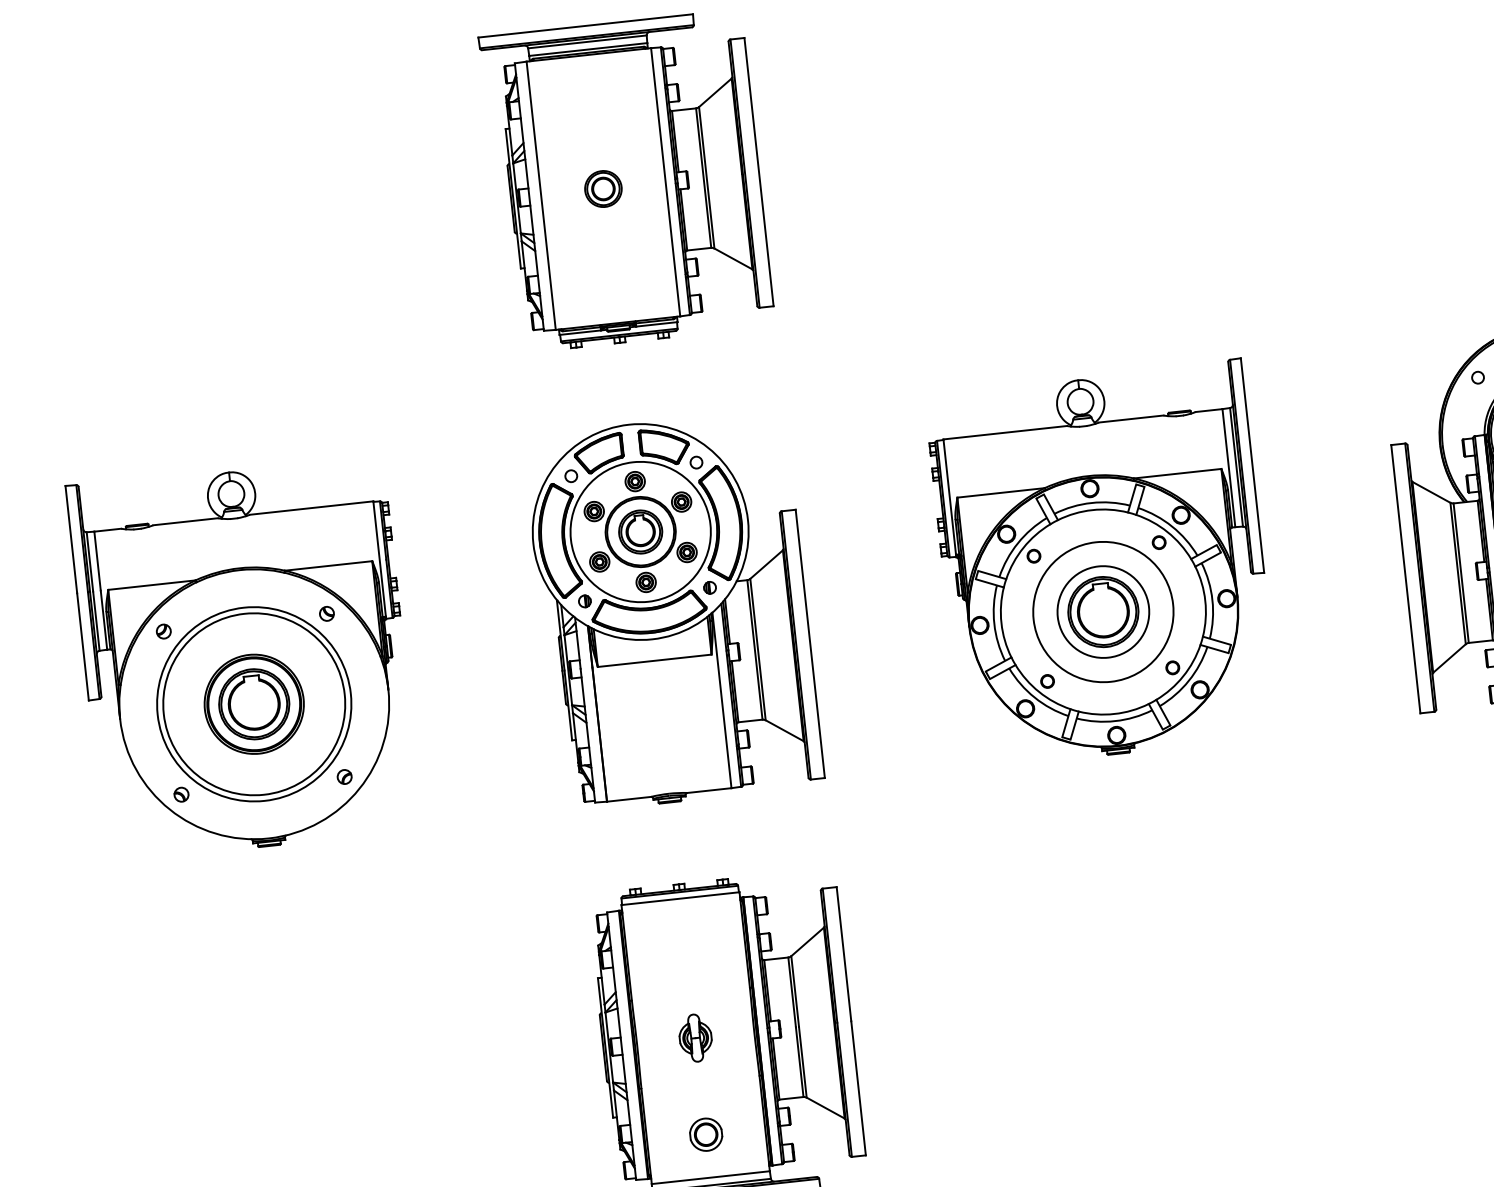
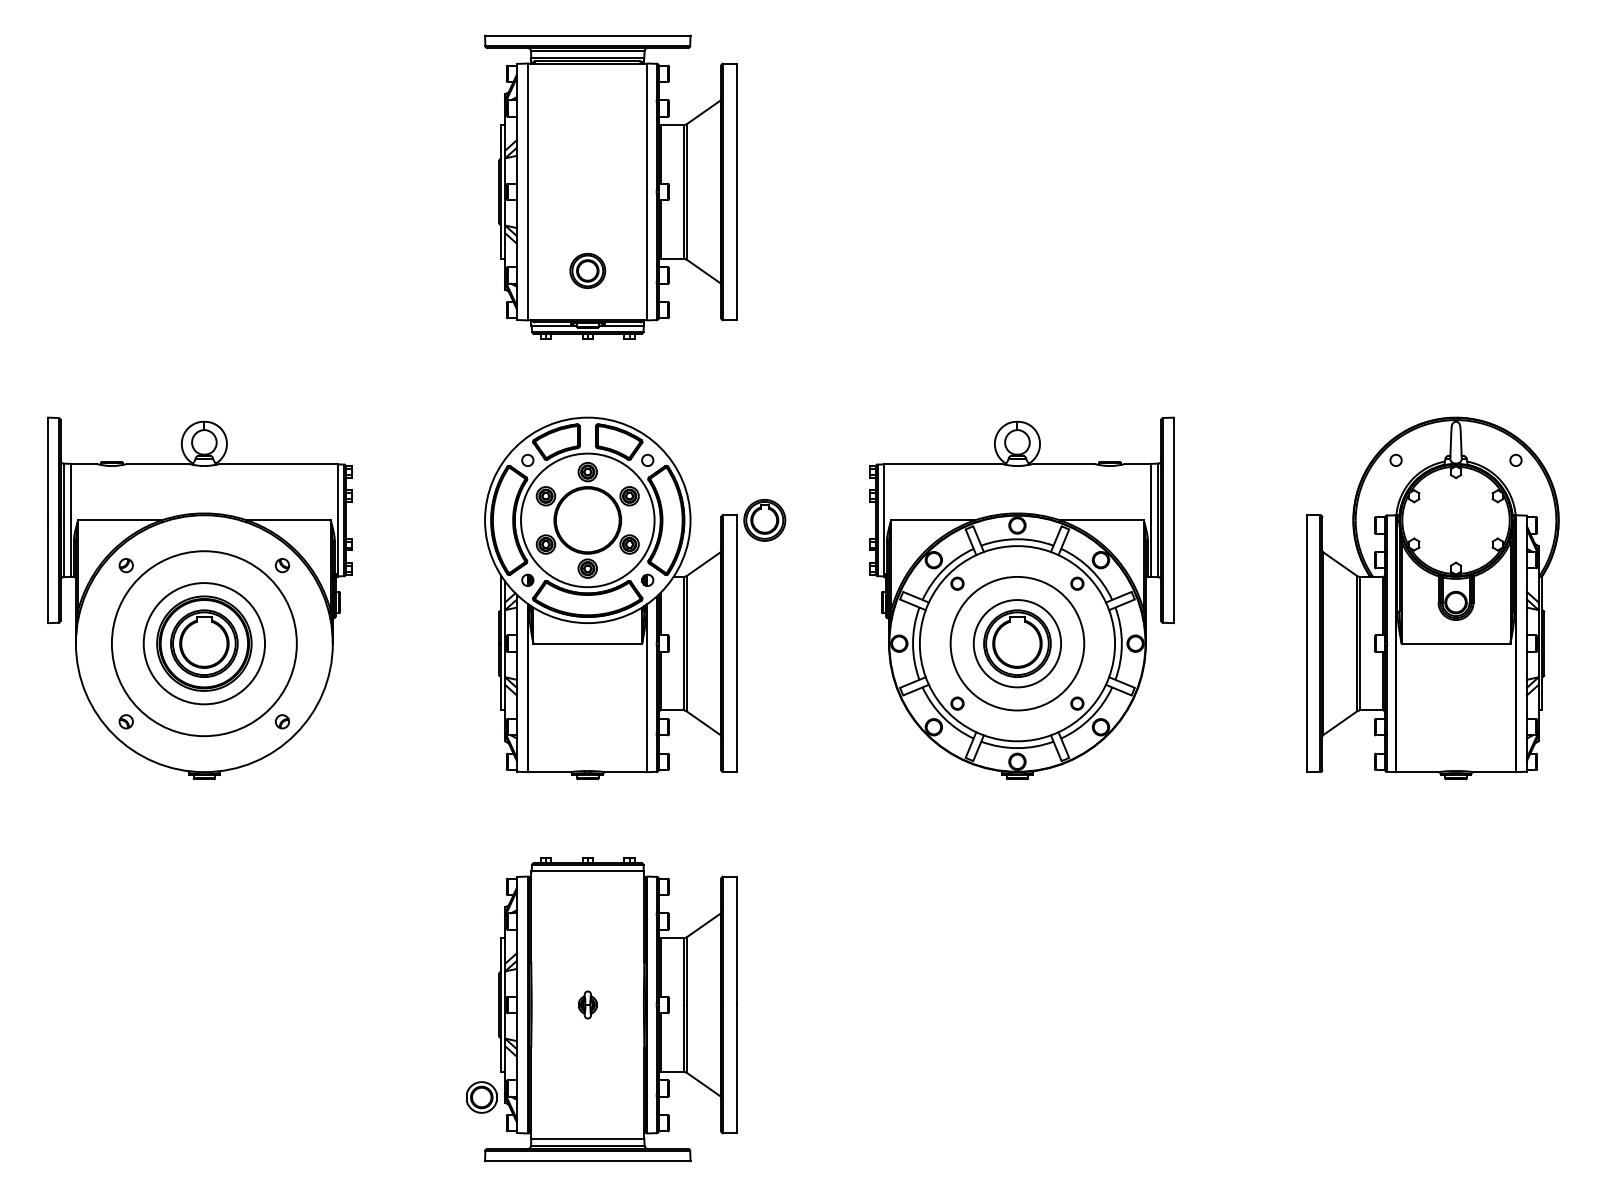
part: (603, 188) -> (587, 270), moved
part: (640, 532) -> (764, 520), moved
circle: (254, 704) -> (204, 643), size x0.7
part: (695, 1037) -> (587, 1004), size x0.6
part: (705, 1134) -> (481, 1097), moved

